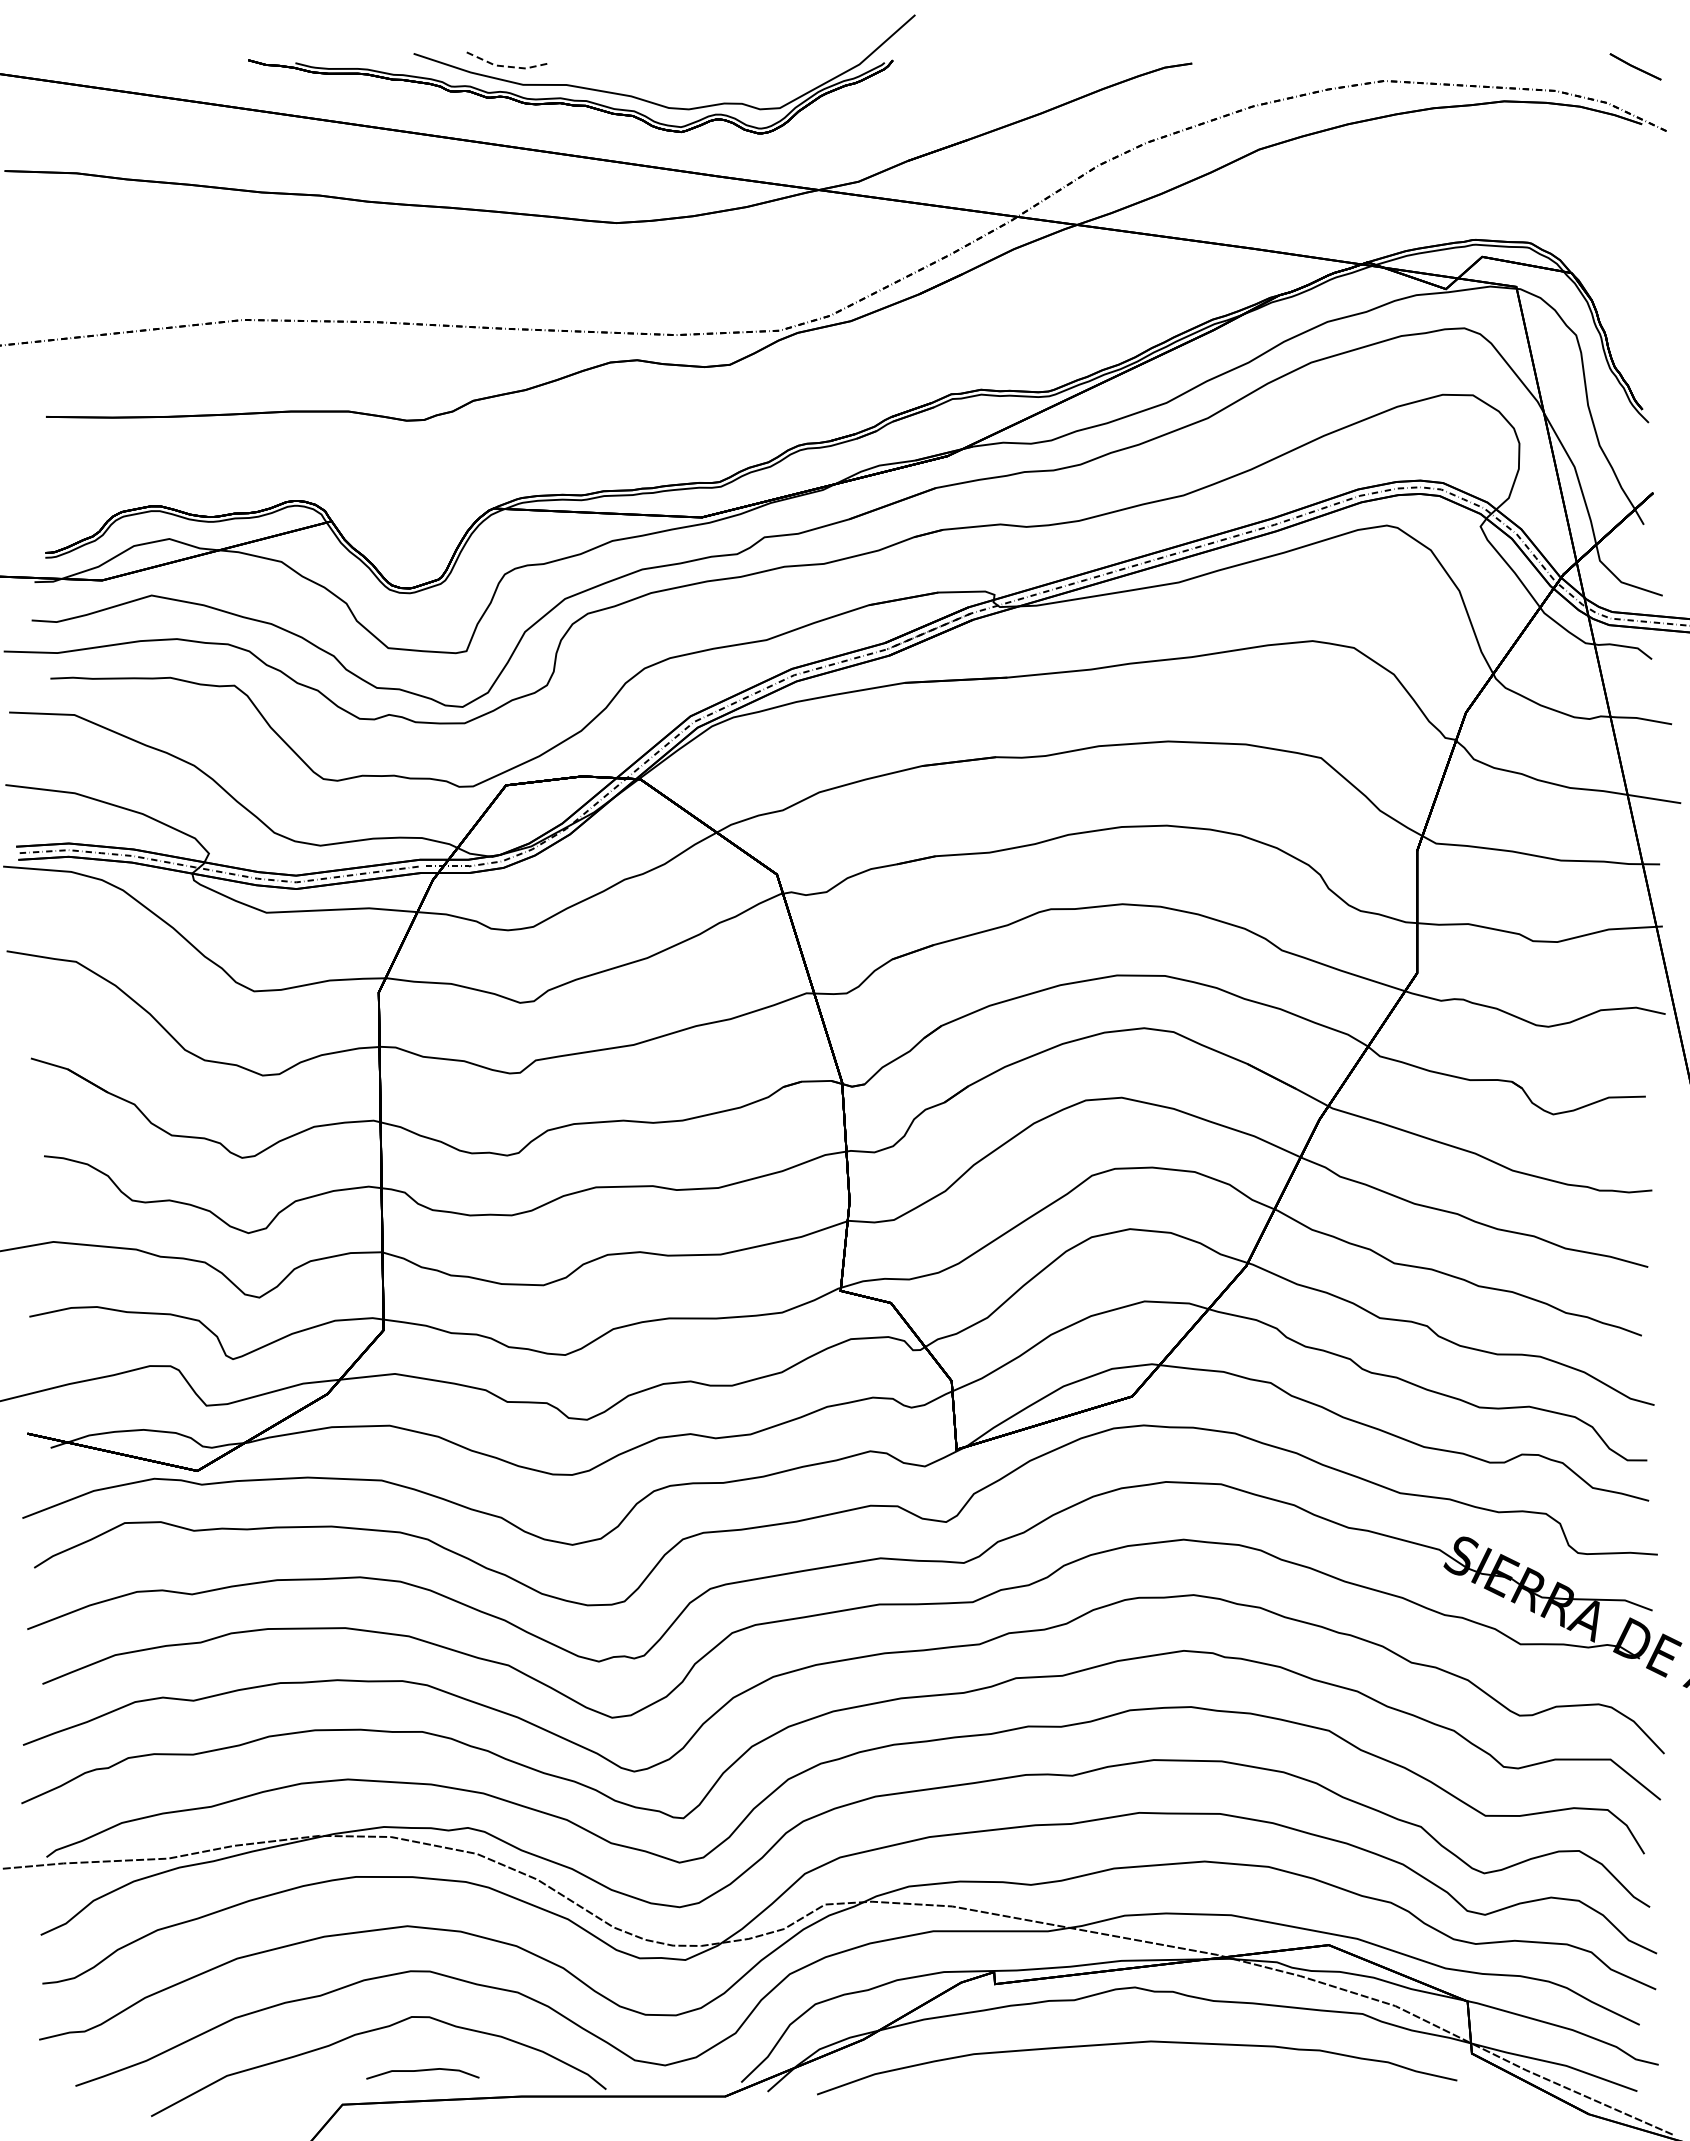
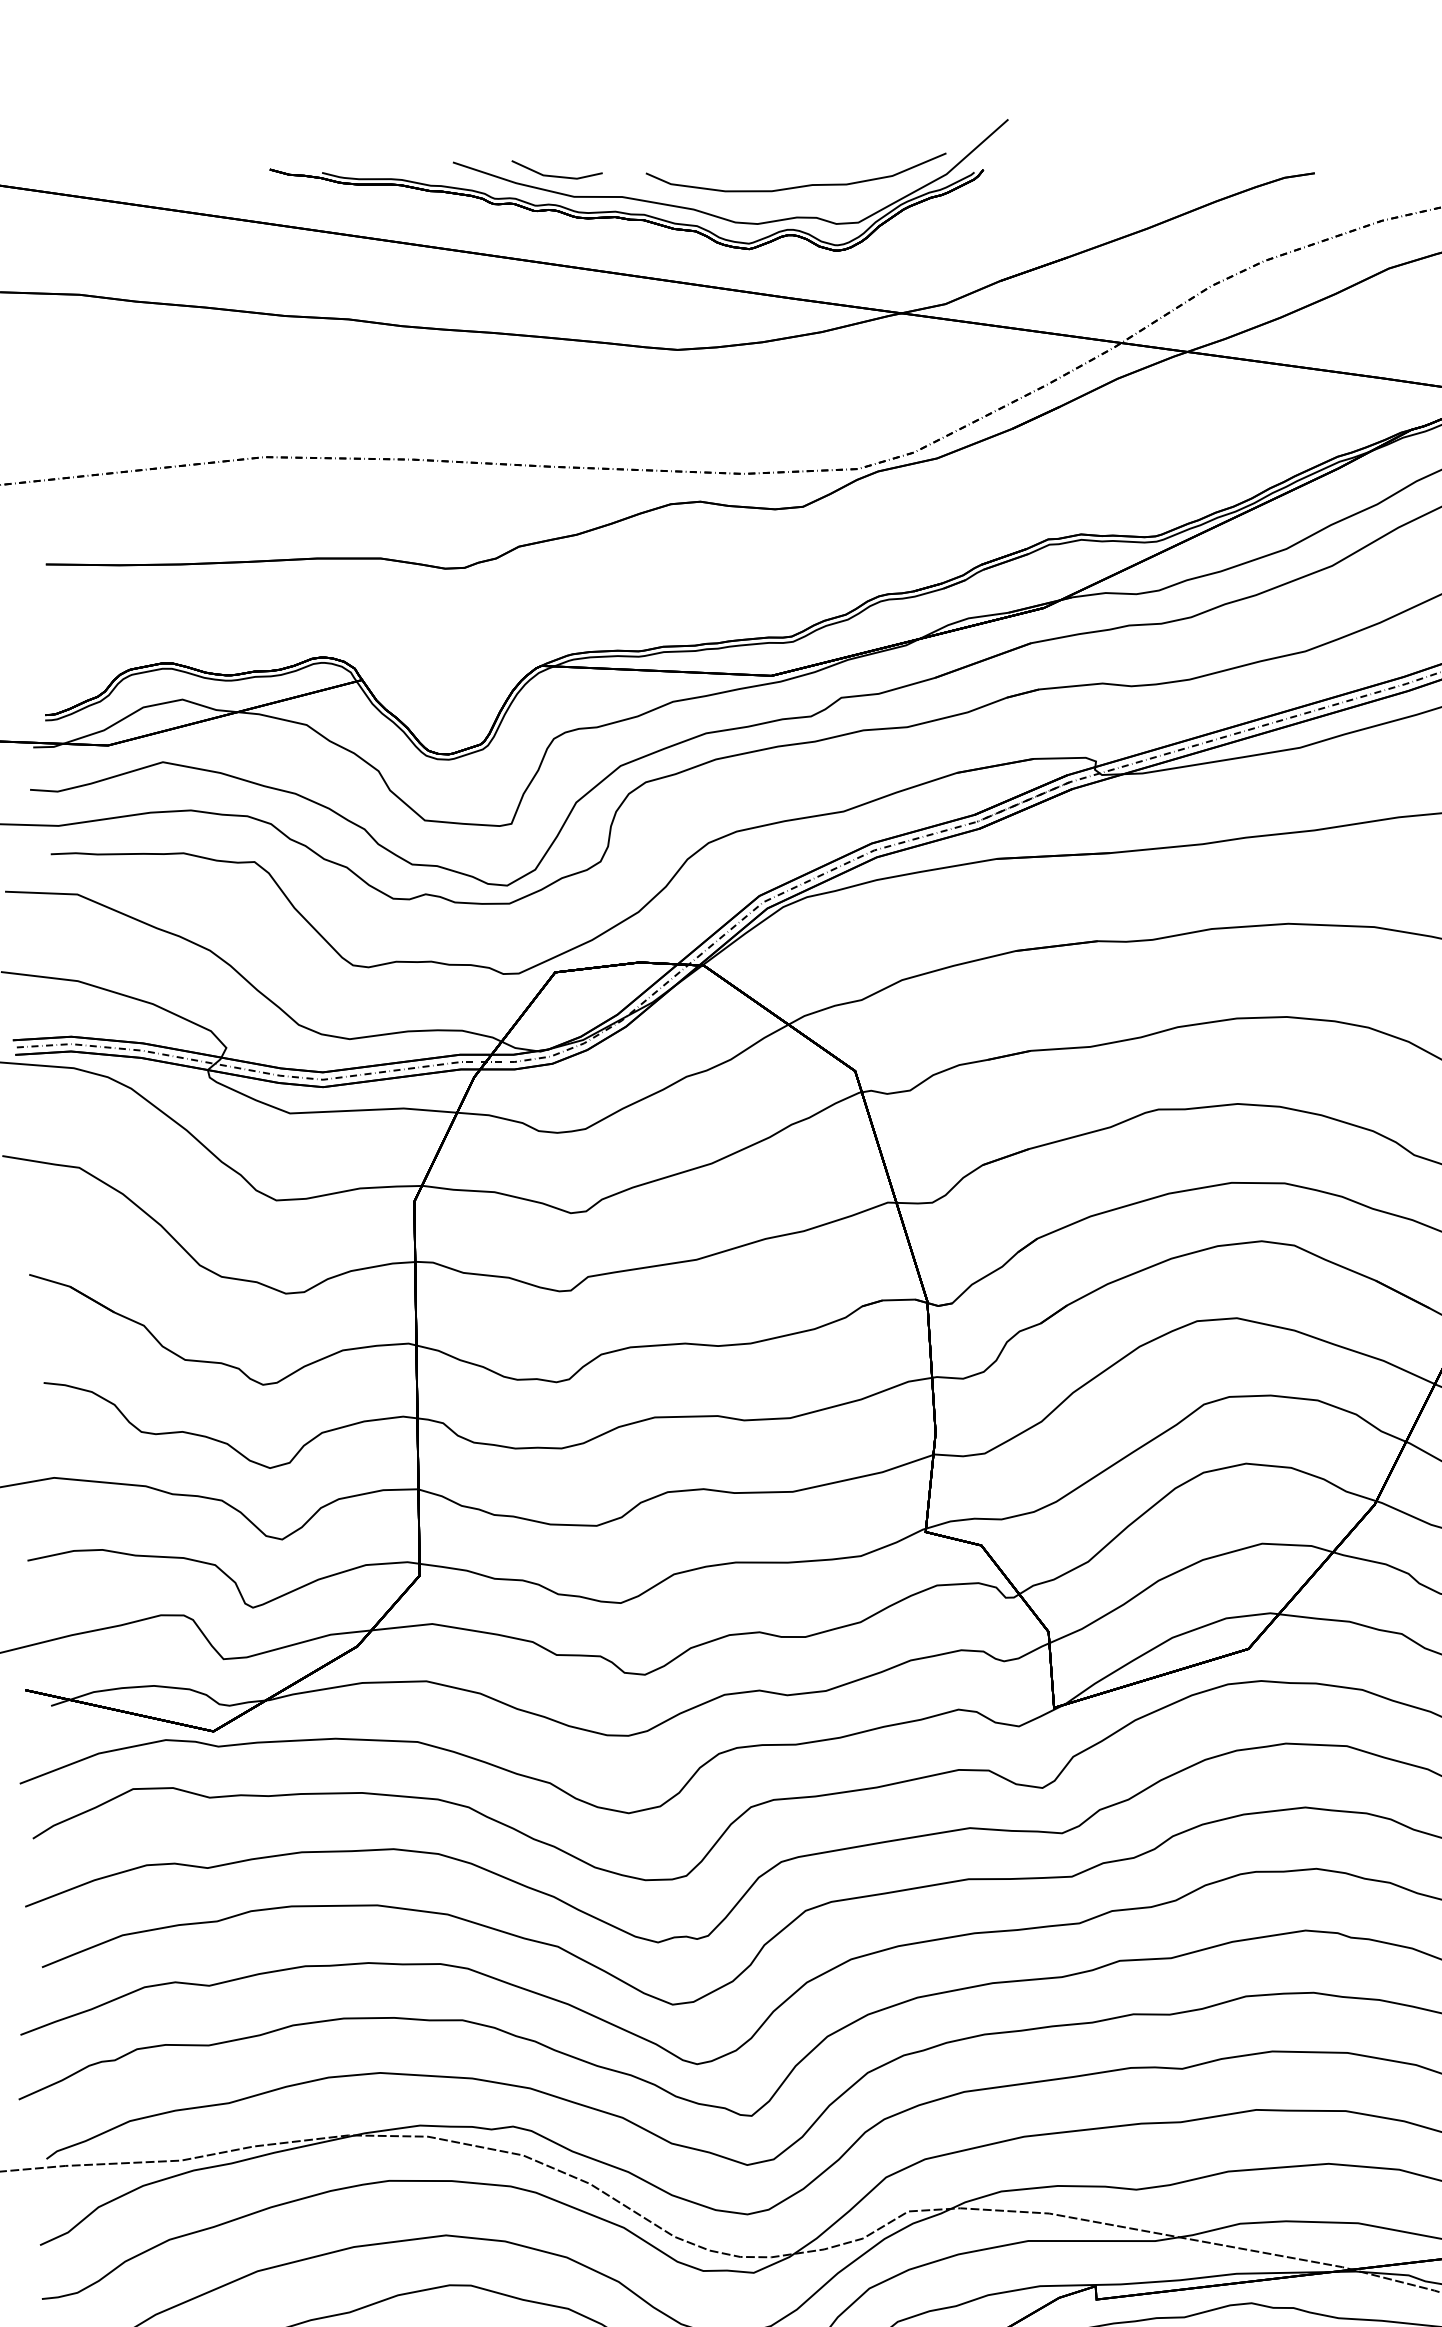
line: (507, 66) -> (556, 176), dashed -> solid
curve: (727, 74) -> (800, 185), added

